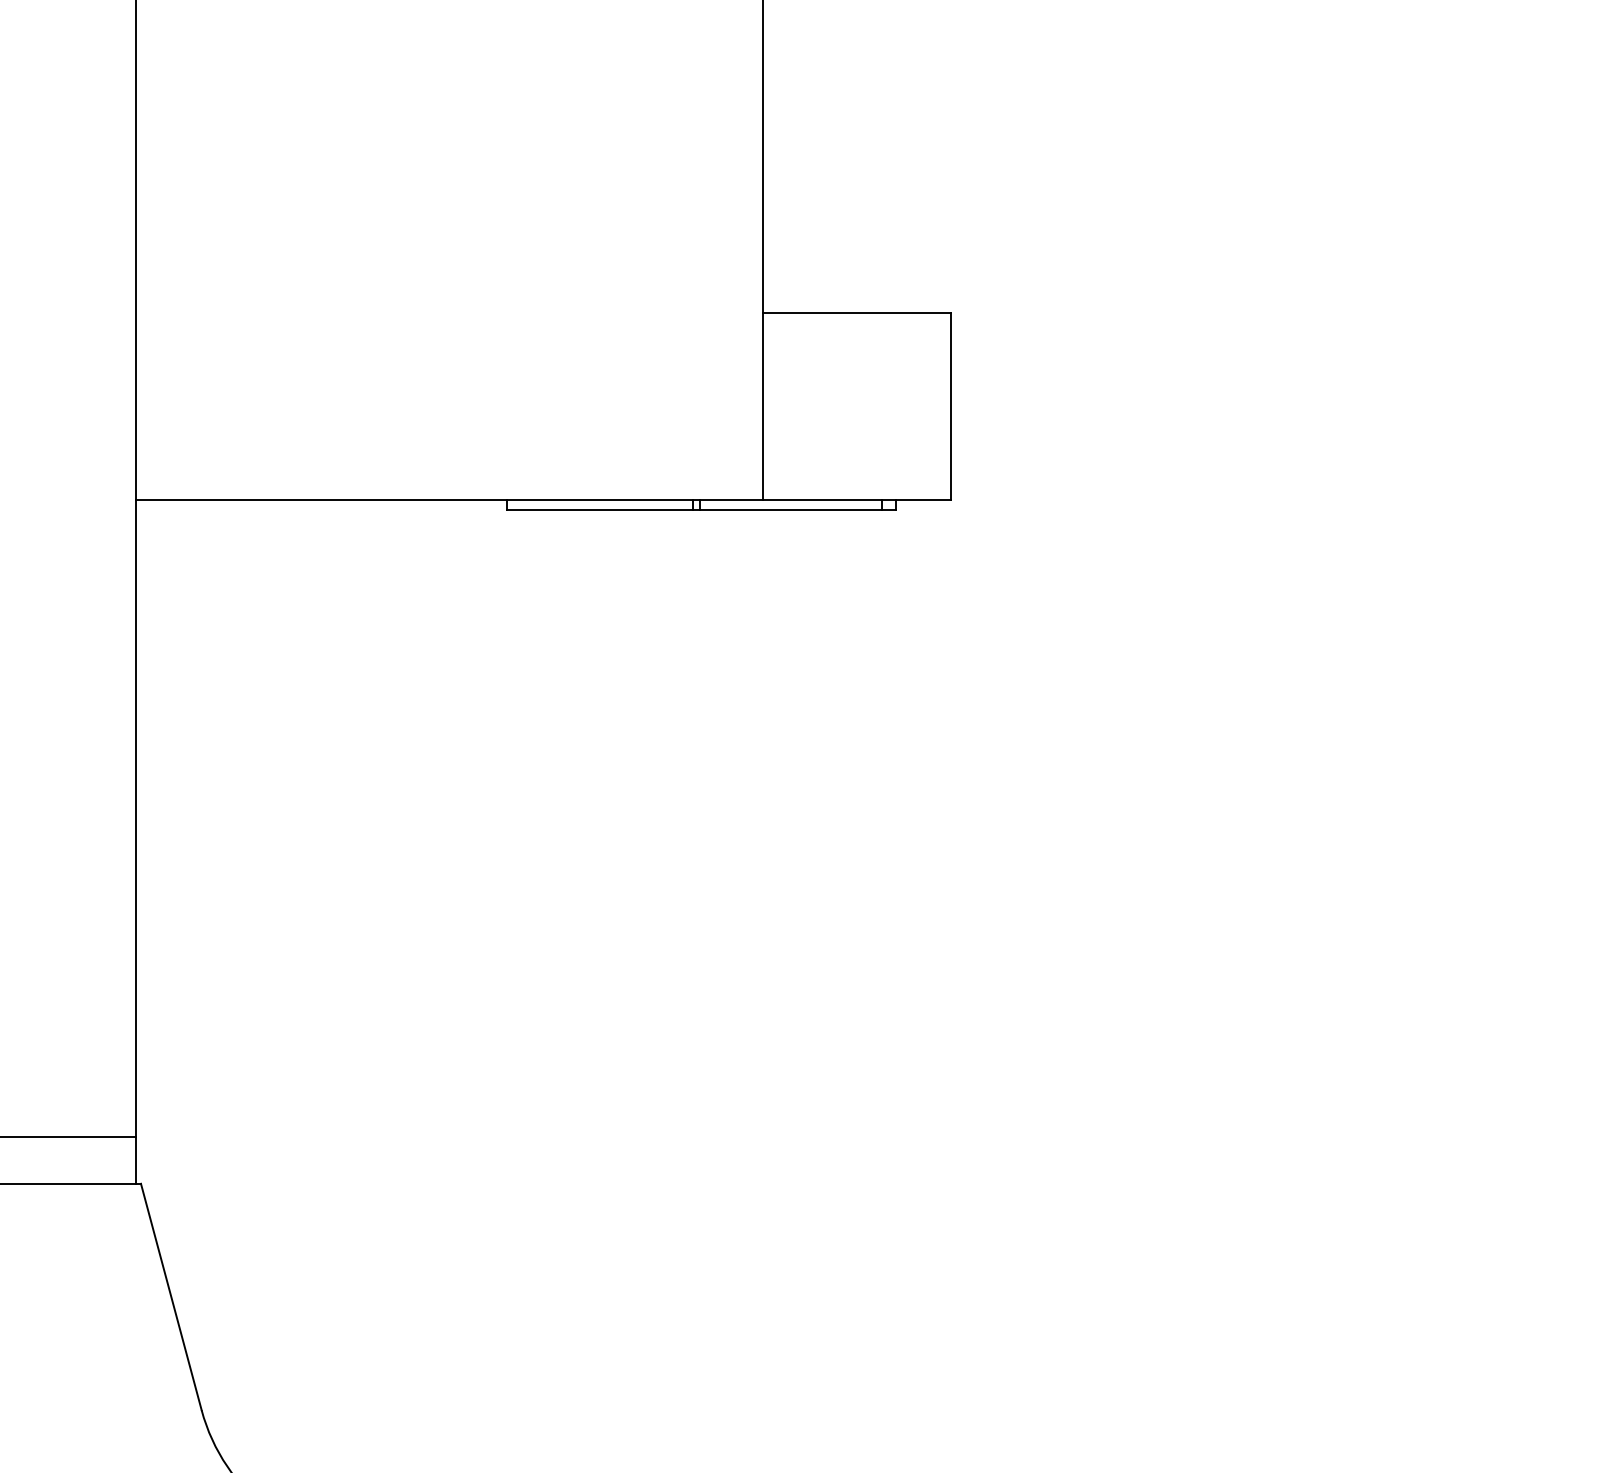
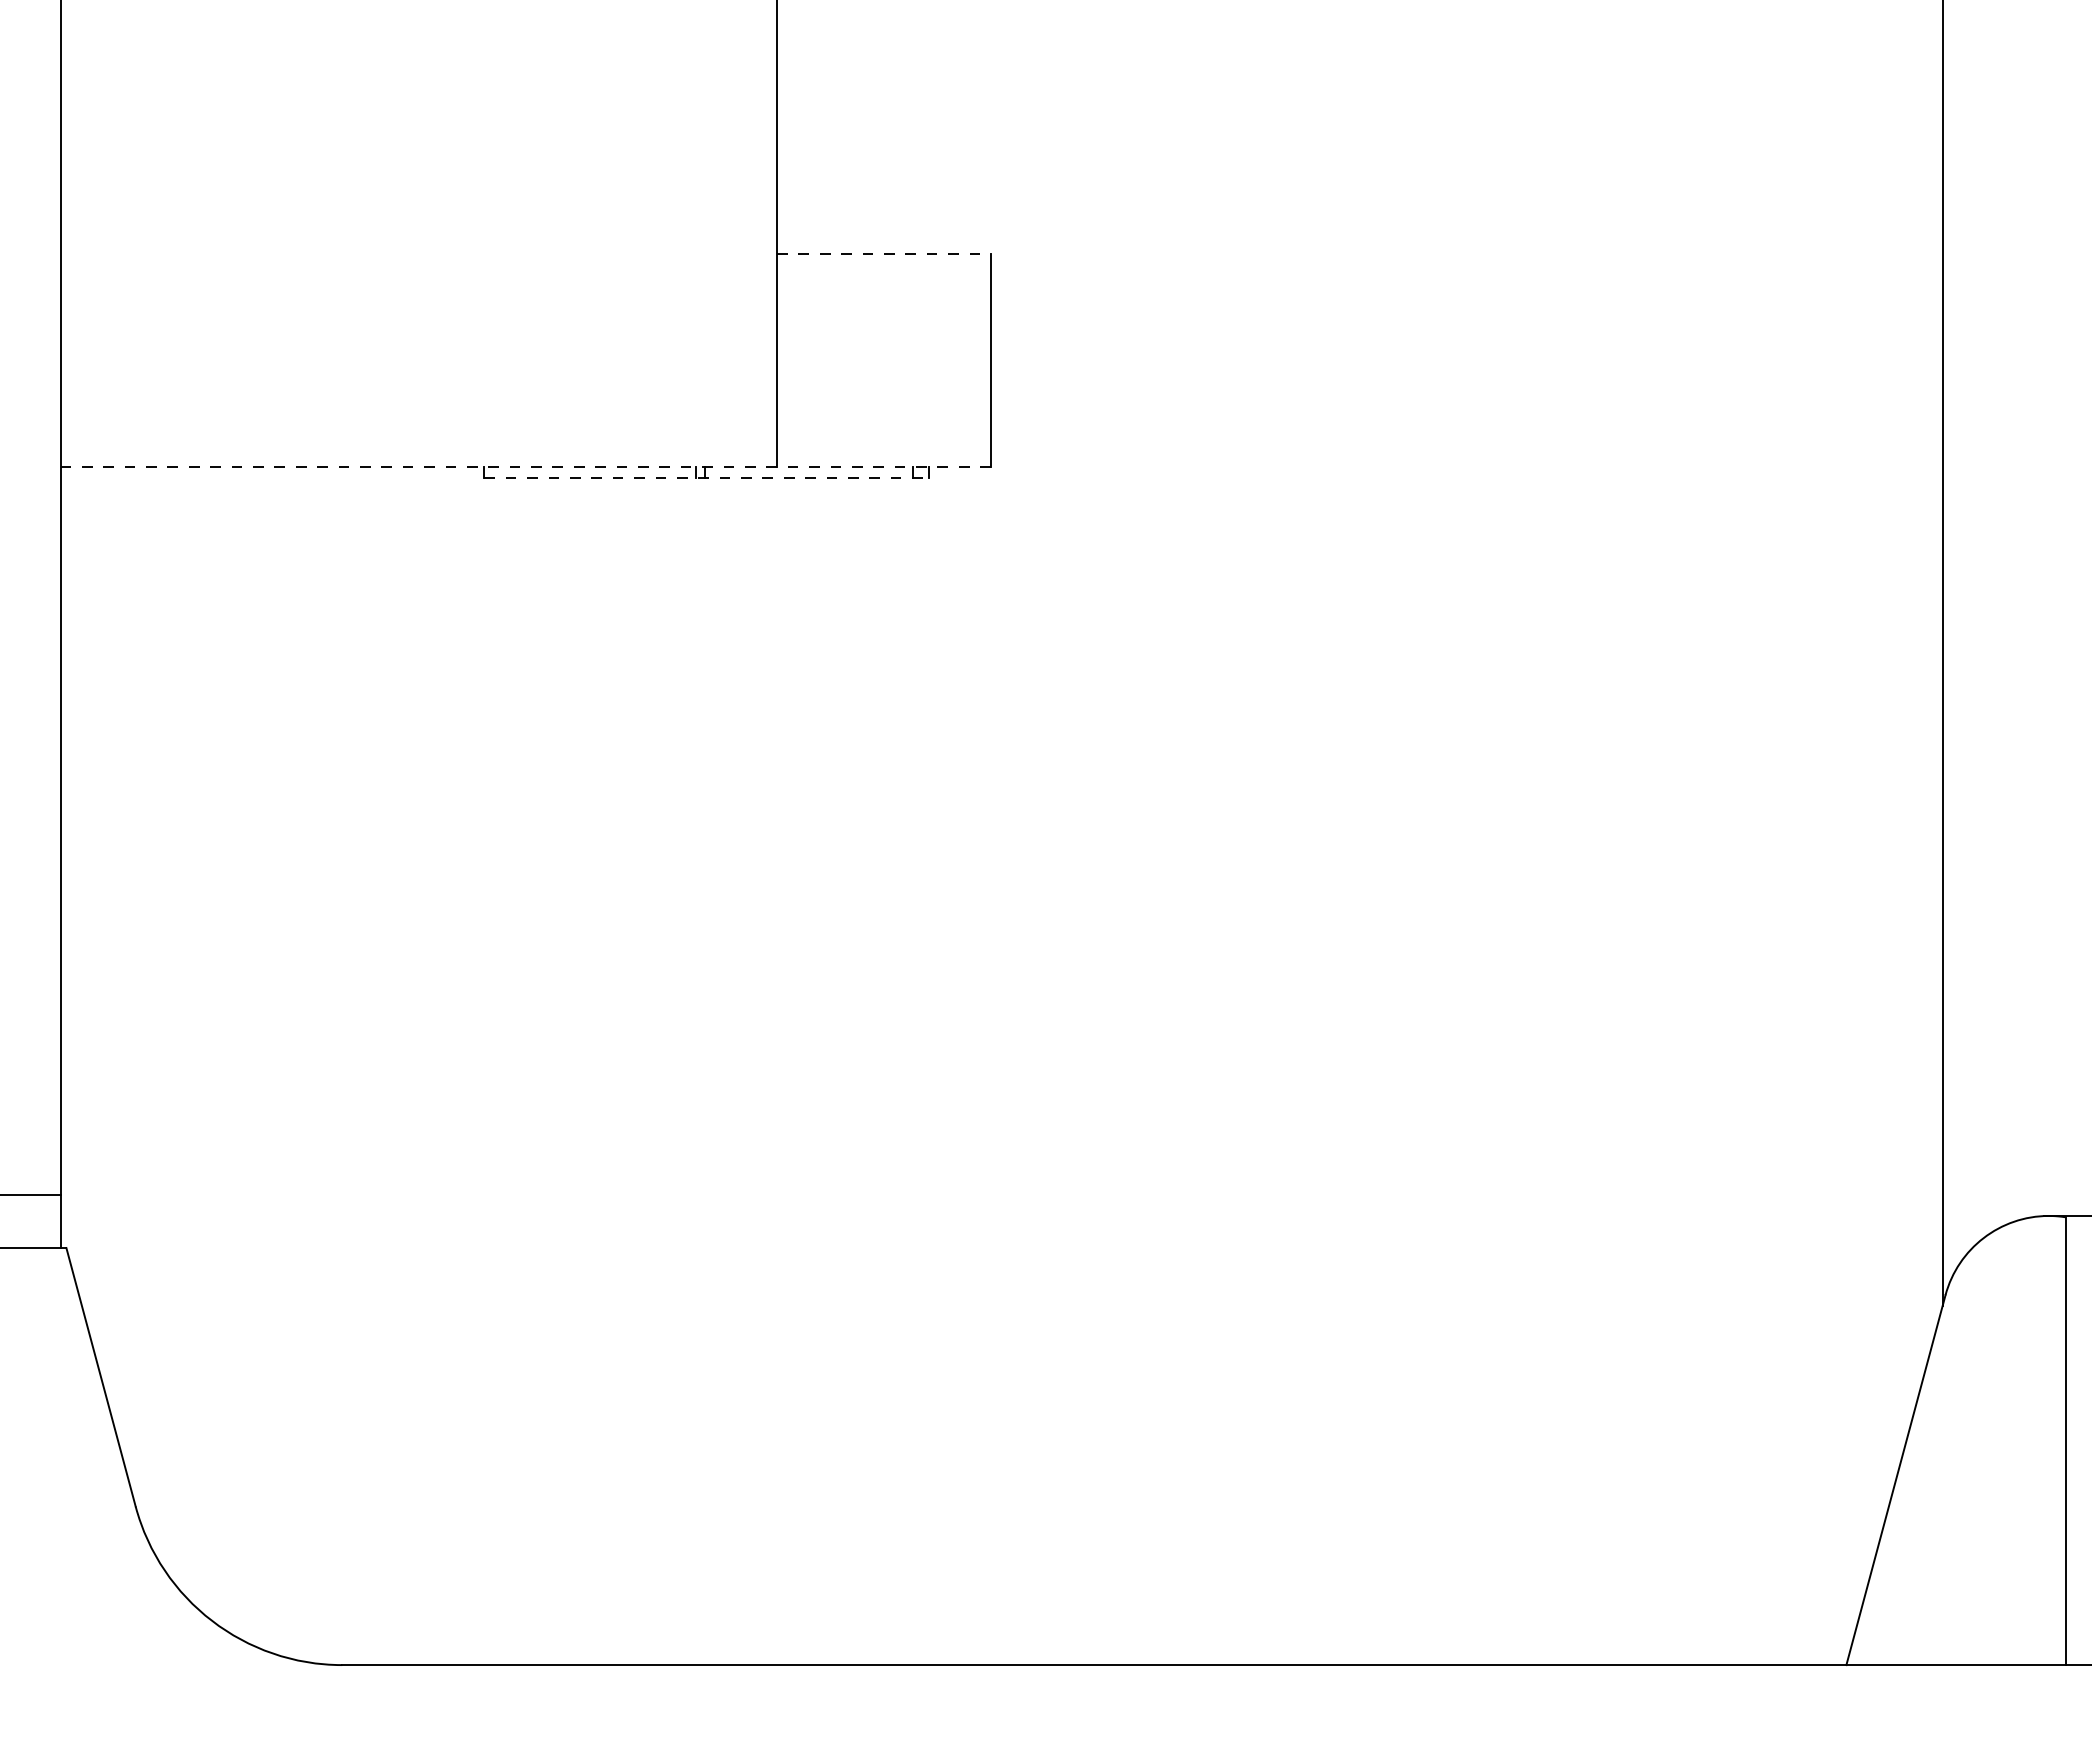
line: (856, 312) -> (883, 253), solid -> dashed
line: (543, 500) -> (526, 467), solid -> dashed
line: (702, 509) -> (707, 478), solid -> dashed

